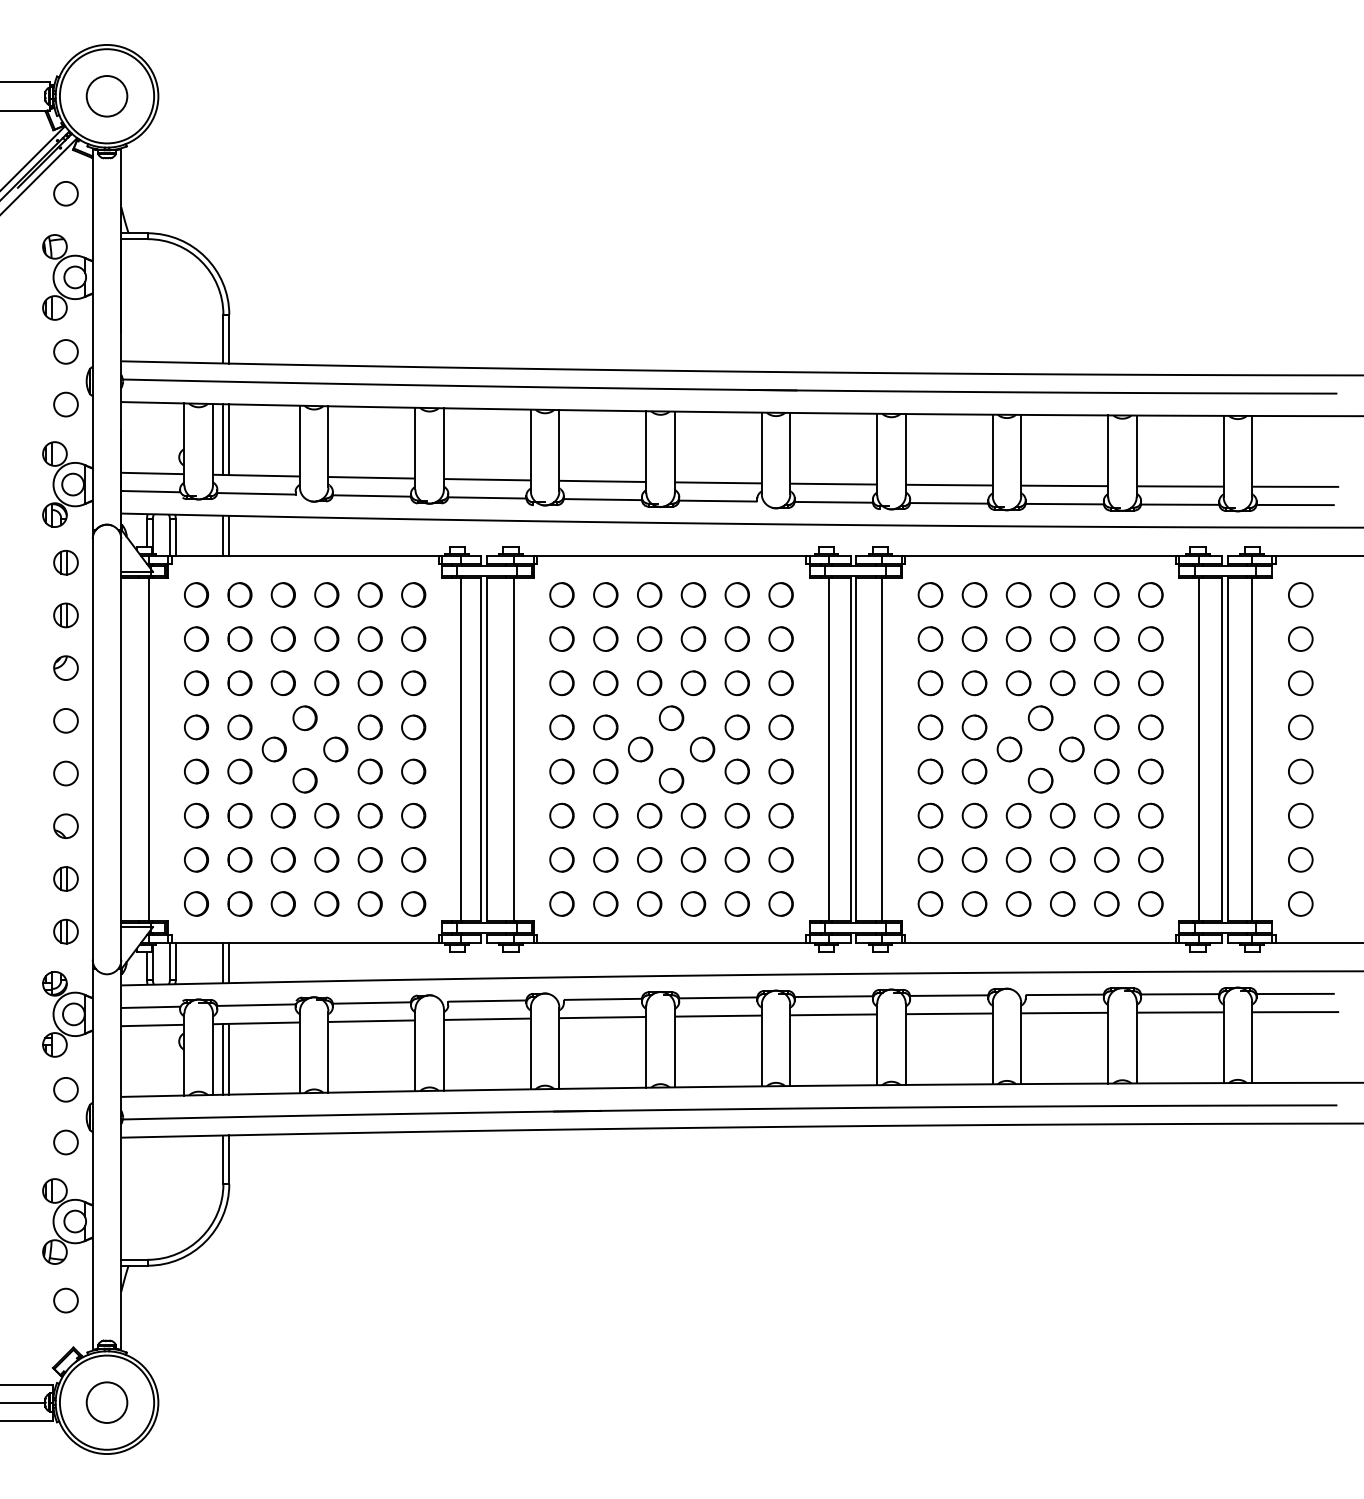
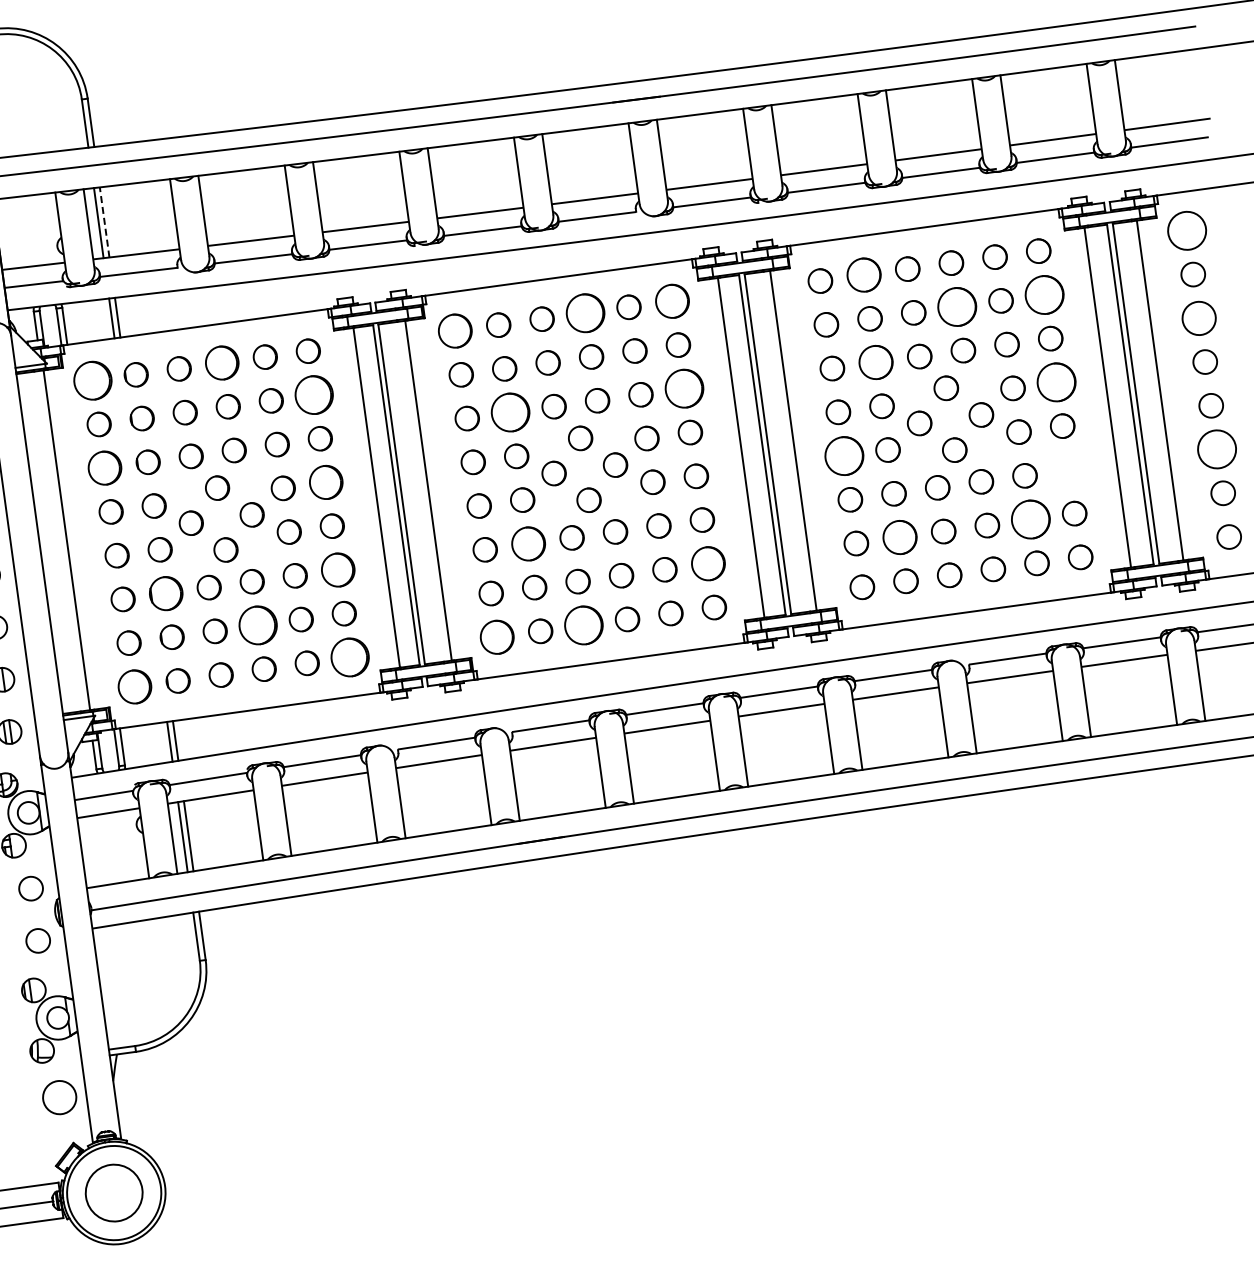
line: (229, 439) -> (104, 222), solid -> dashed
part: (196, 594) -> (93, 380), size x1.6
part: (326, 594) -> (221, 362), size x1.4
part: (561, 594) -> (454, 330), size x1.4
part: (693, 594) -> (585, 312), size x1.6
part: (780, 594) -> (671, 300), size x1.4
part: (974, 594) -> (863, 274), size x1.4
circle: (1300, 594) -> (1186, 230), size x1.6
part: (413, 638) -> (314, 394), size x1.6
circle: (1062, 638) -> (957, 306), size x1.6
circle: (1150, 638) -> (1044, 294), size x1.6
circle: (1300, 682) -> (1198, 317), size x1.4
part: (196, 683) -> (105, 468), size x1.4
part: (605, 683) -> (510, 412), size x1.6
part: (780, 683) -> (683, 389), size x1.6
part: (974, 683) -> (876, 362), size x1.4
part: (413, 727) -> (326, 482), size x1.4
part: (1150, 727) -> (1056, 382), size x1.6
part: (930, 771) -> (844, 455), size x1.6
part: (239, 815) -> (165, 593), size x1.4
part: (413, 815) -> (338, 569), size x1.4
part: (605, 815) -> (528, 543), size x1.4
part: (1150, 815) -> (1068, 469), removed
circle: (1300, 815) -> (1216, 449), size x1.6
part: (326, 859) -> (257, 625), size x1.6
part: (780, 859) -> (707, 563), size x1.4
part: (974, 859) -> (899, 537), size x1.4
circle: (1106, 859) -> (1030, 519), size x1.6
part: (196, 903) -> (135, 686), size x1.4
part: (413, 903) -> (350, 656), size x1.6
part: (561, 903) -> (496, 636), size x1.4
part: (649, 903) -> (583, 624), size x1.6
circle: (65, 1300) -> (59, 1097), size x1.4
circle: (106, 1402) -> (113, 1192), size x1.4

